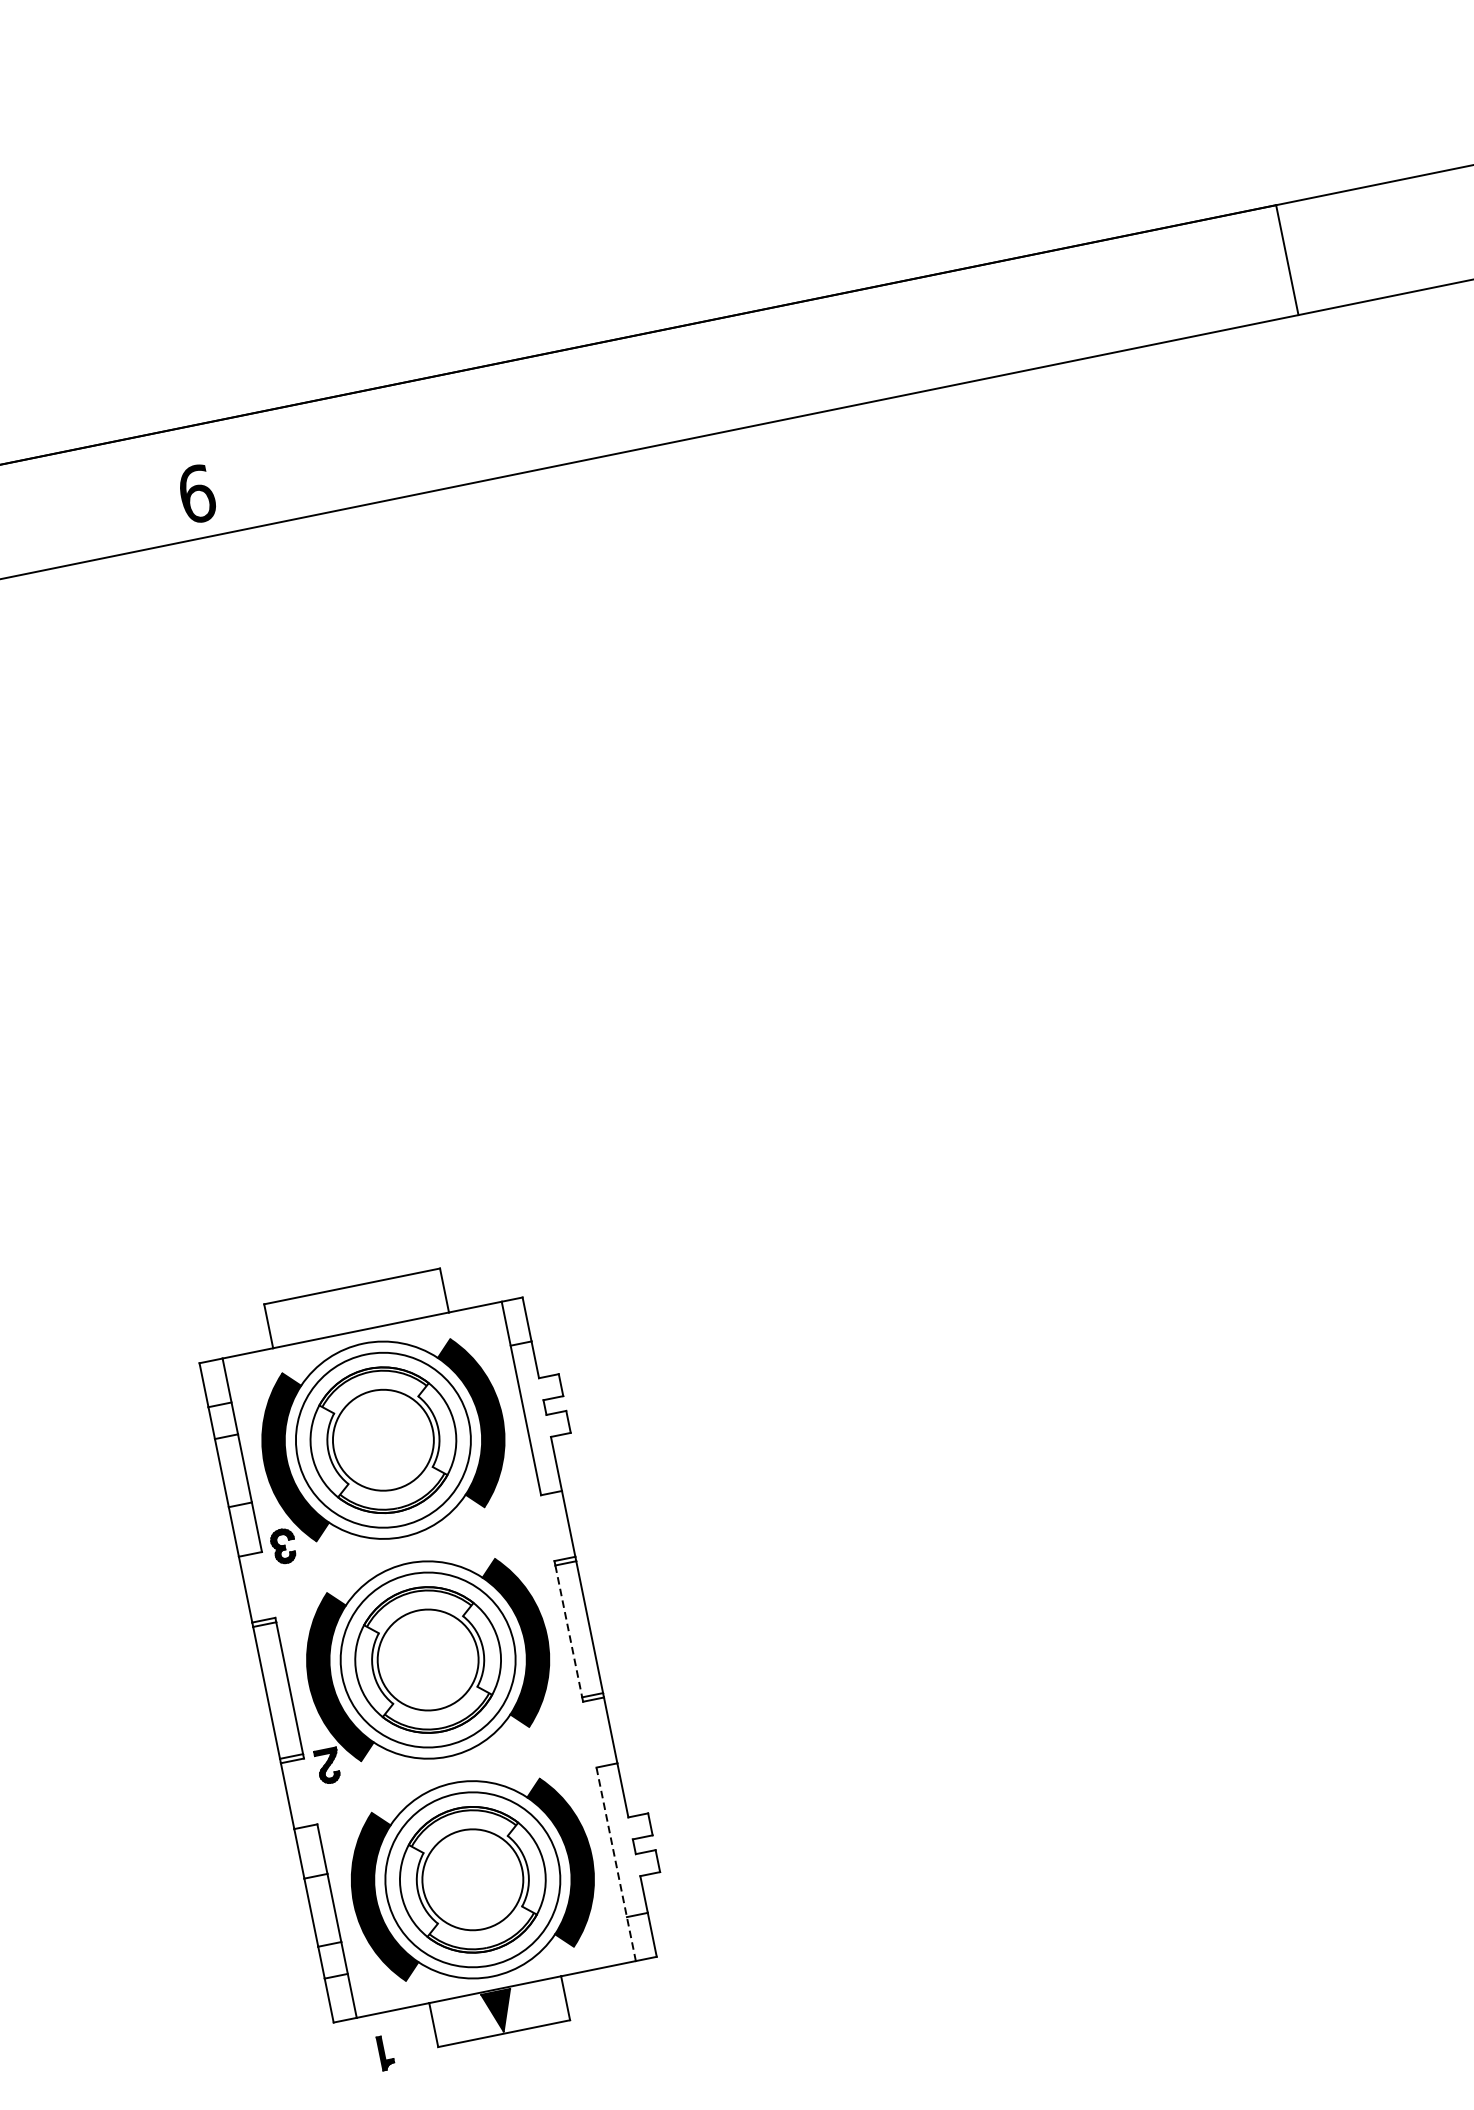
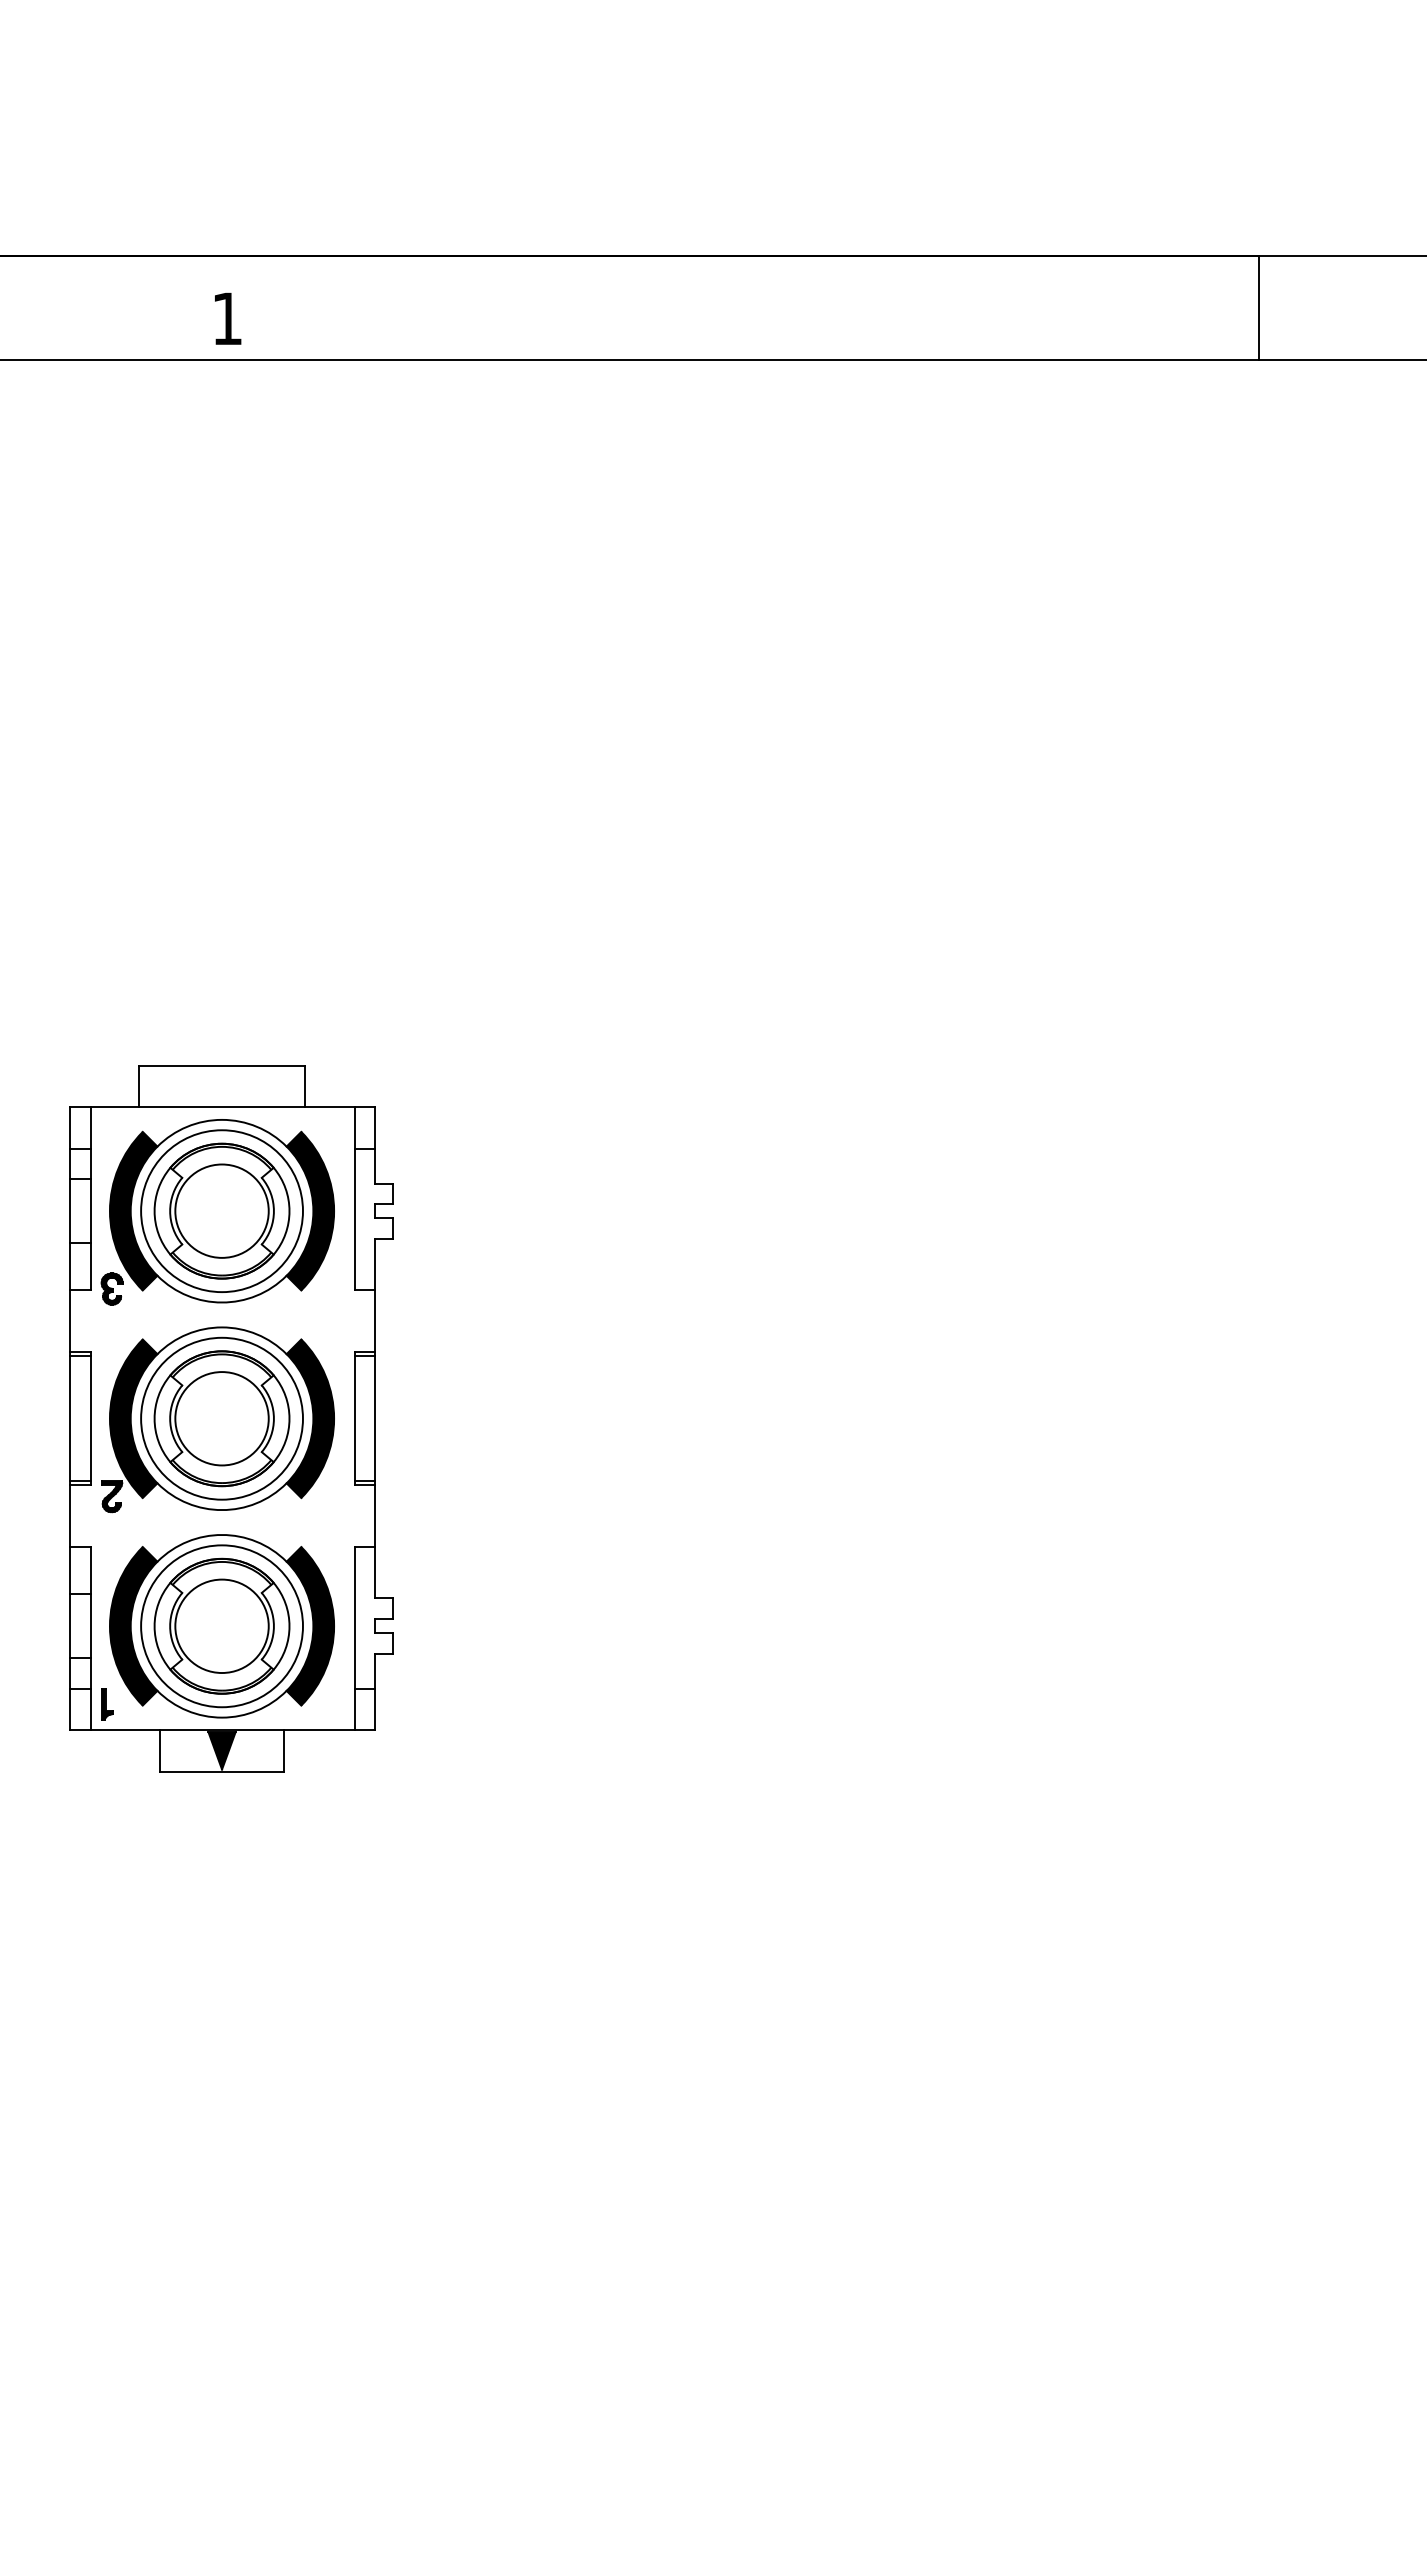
text: (196, 493) -> (227, 318), 6 -> 1
line: (568, 1632) -> (354, 1419), dashed -> solid
line: (615, 1865) -> (354, 1639), dashed -> solid
part: (386, 2053) -> (107, 1704), moved

